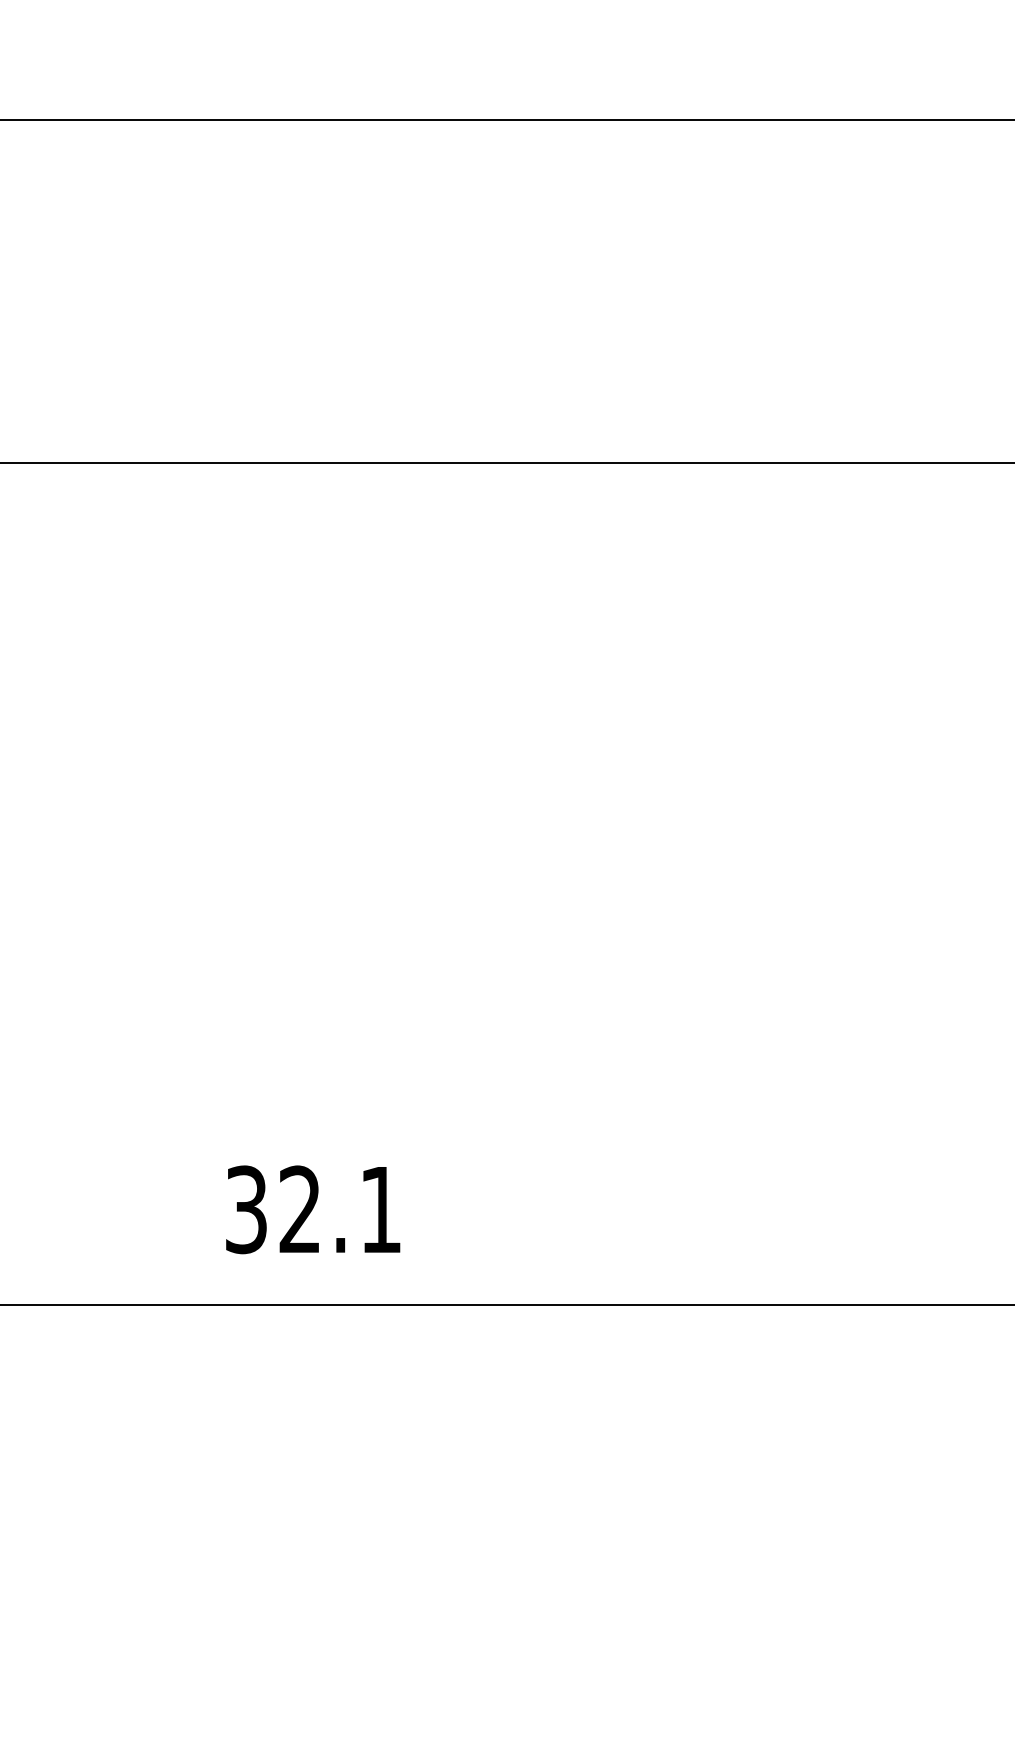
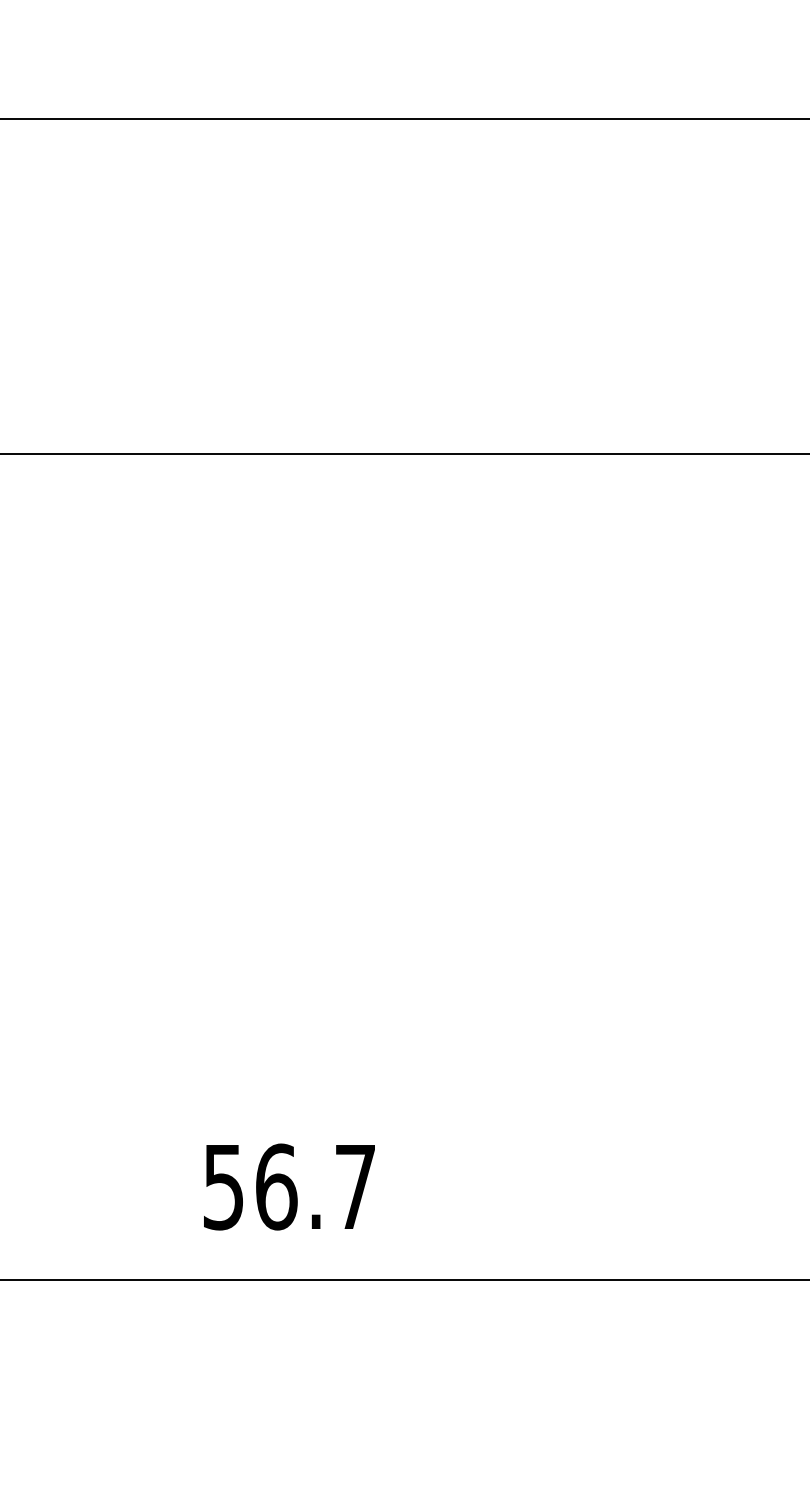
text: (313, 1209) -> (289, 1186), 32.1 -> 56.7

